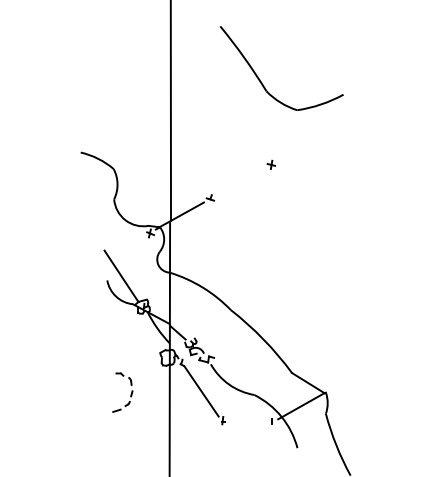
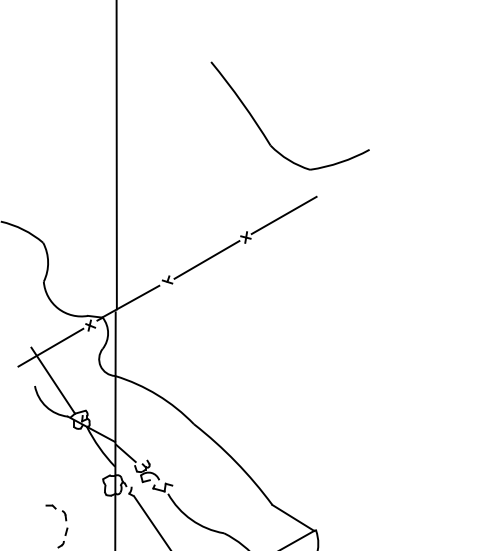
part: (262, 82) -> (265, 134), moved
line: (300, 147) -> (283, 215), added
line: (240, 182) -> (206, 260), added
line: (119, 250) -> (50, 347), added

